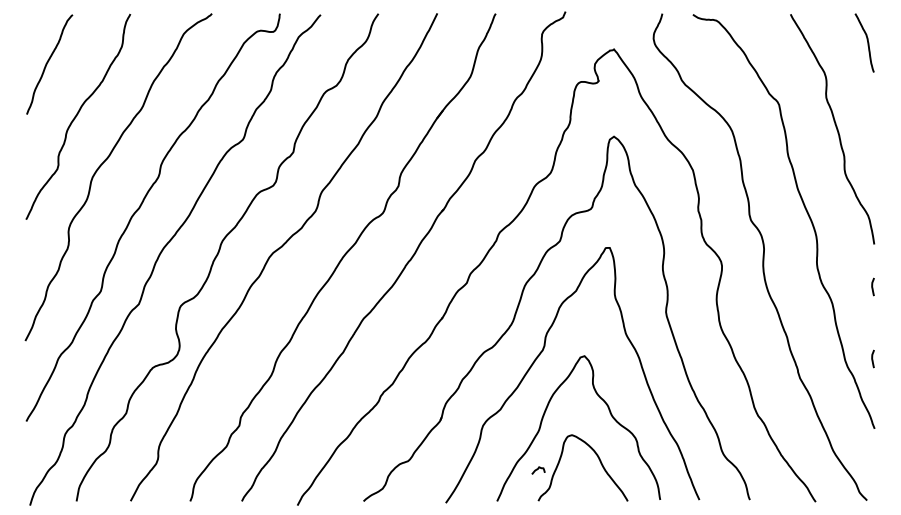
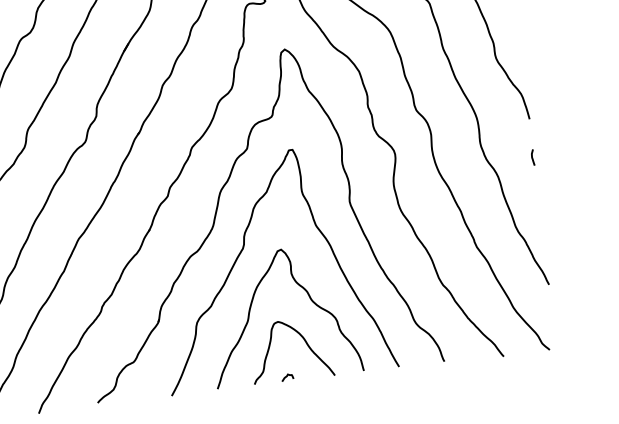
line: (872, 358) -> (539, 221), removed
curve: (538, 469) -> (287, 376), moved

